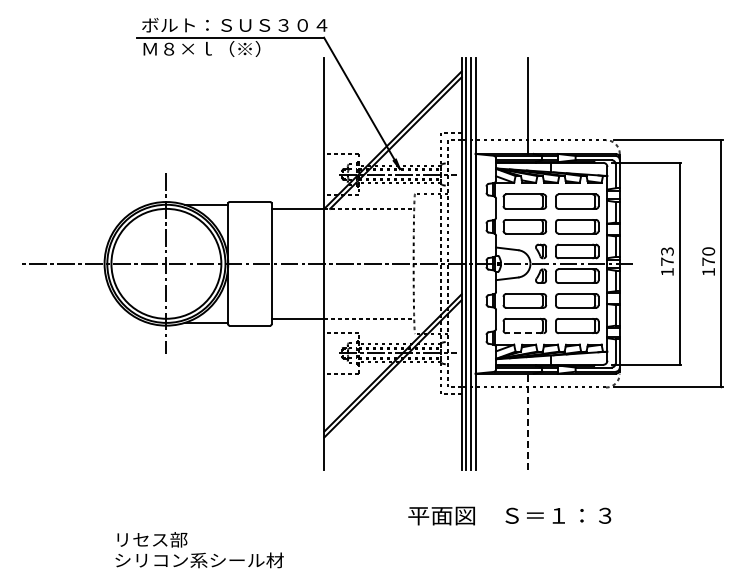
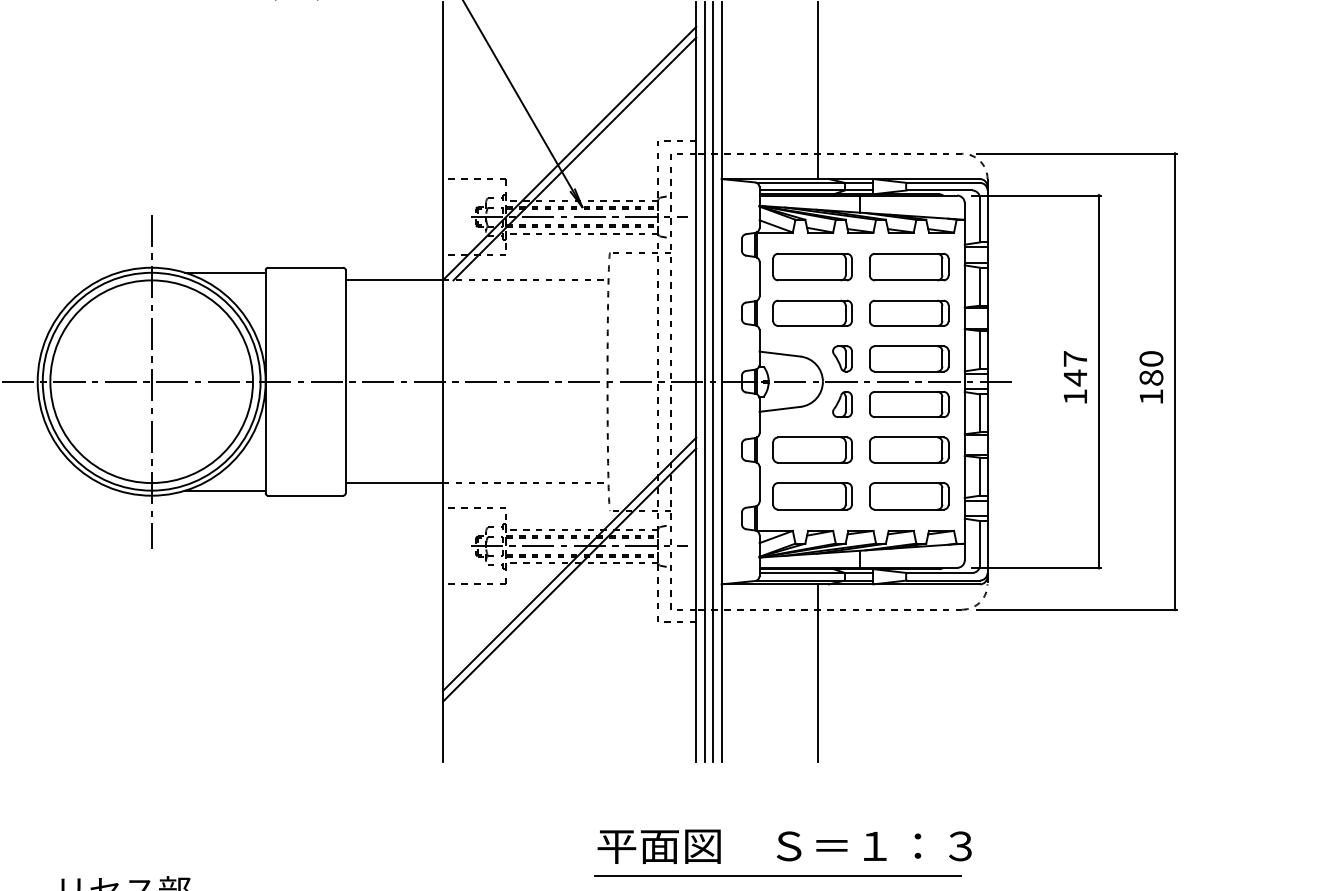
text: (667, 256) -> (1075, 368), 173 -> 147
text: (708, 261) -> (1151, 377), 170 -> 180
line: (524, 333) -> (811, 510), dashed -> solid
line: (527, 421) -> (817, 672), dashed -> solid
line: (505, 531) -> (776, 875), added

